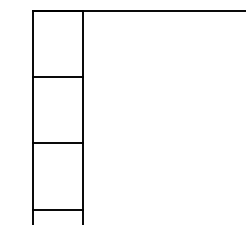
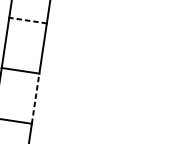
line: (58, 77) -> (28, 21), solid -> dashed
line: (83, 176) -> (35, 98), solid -> dashed

